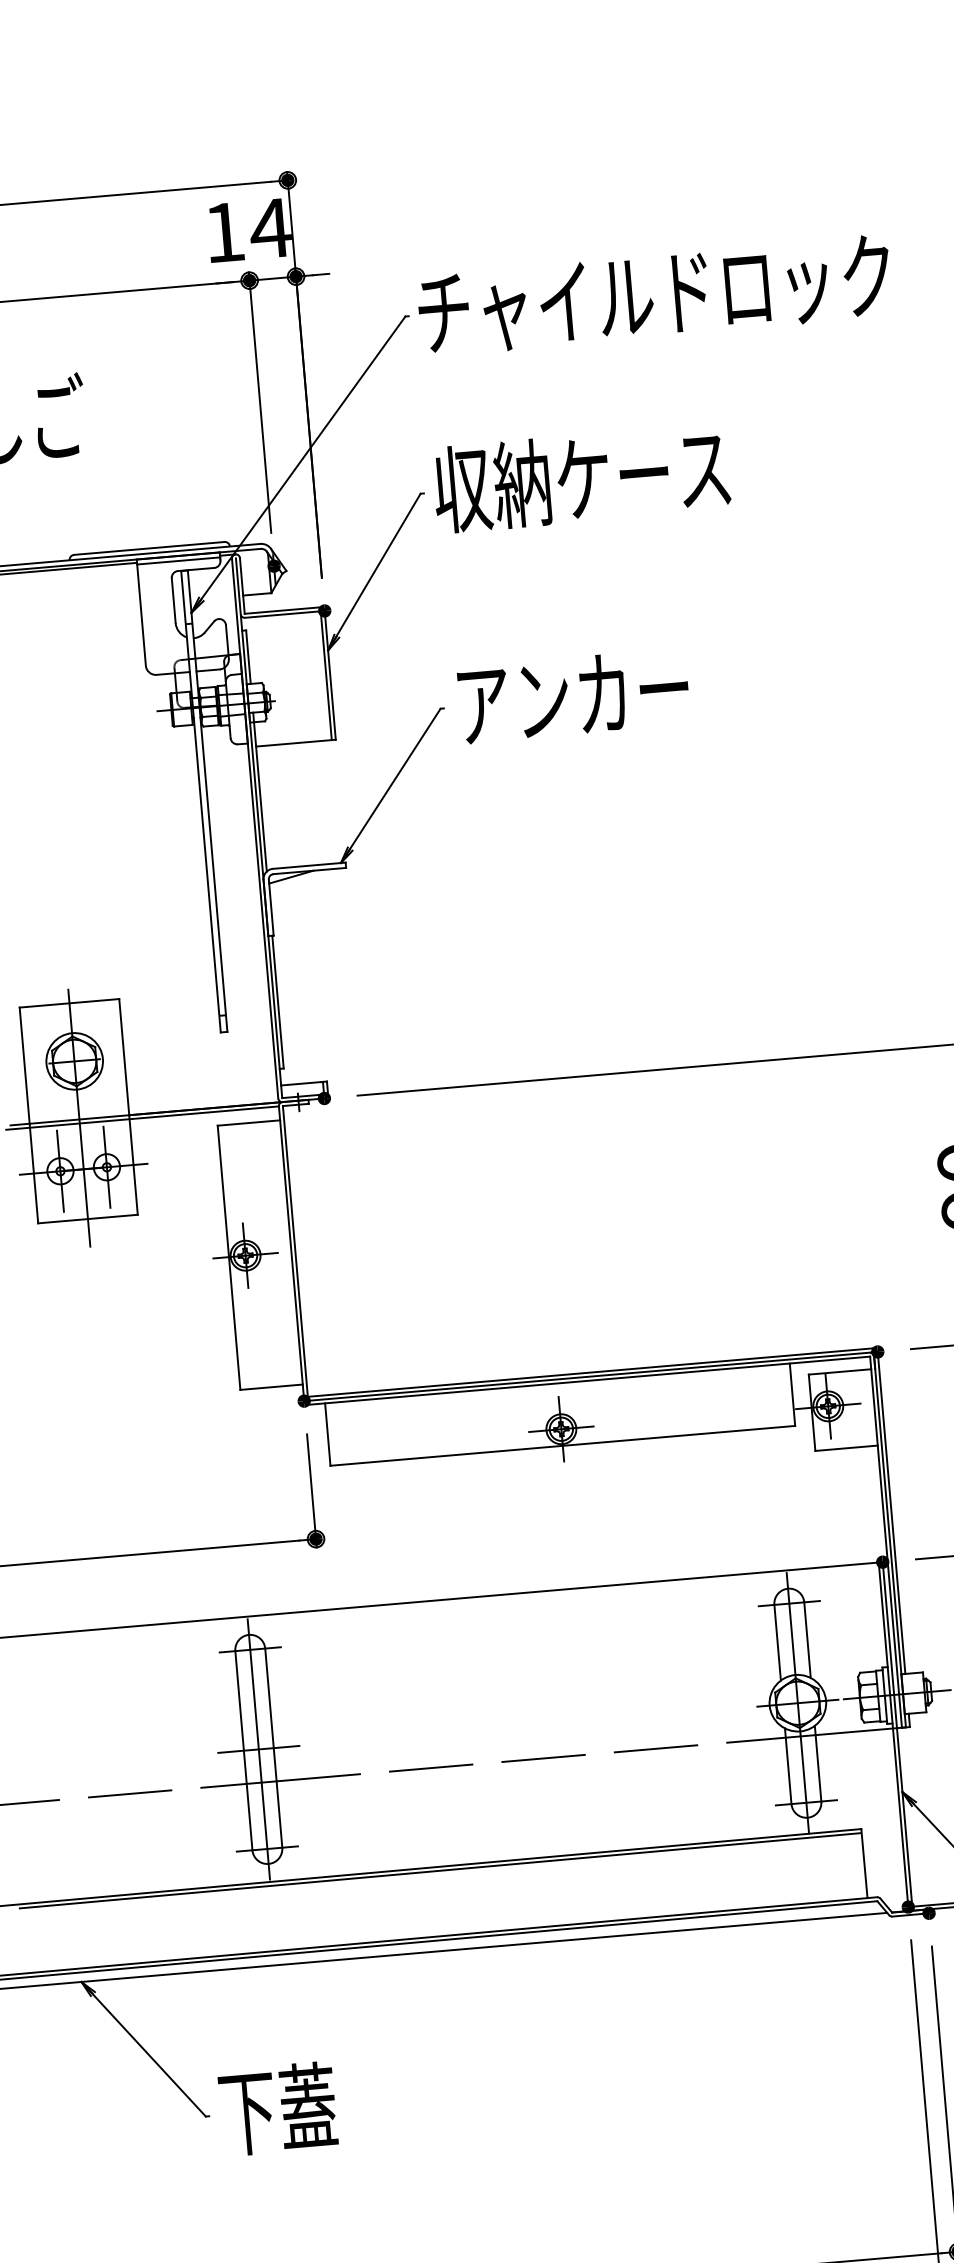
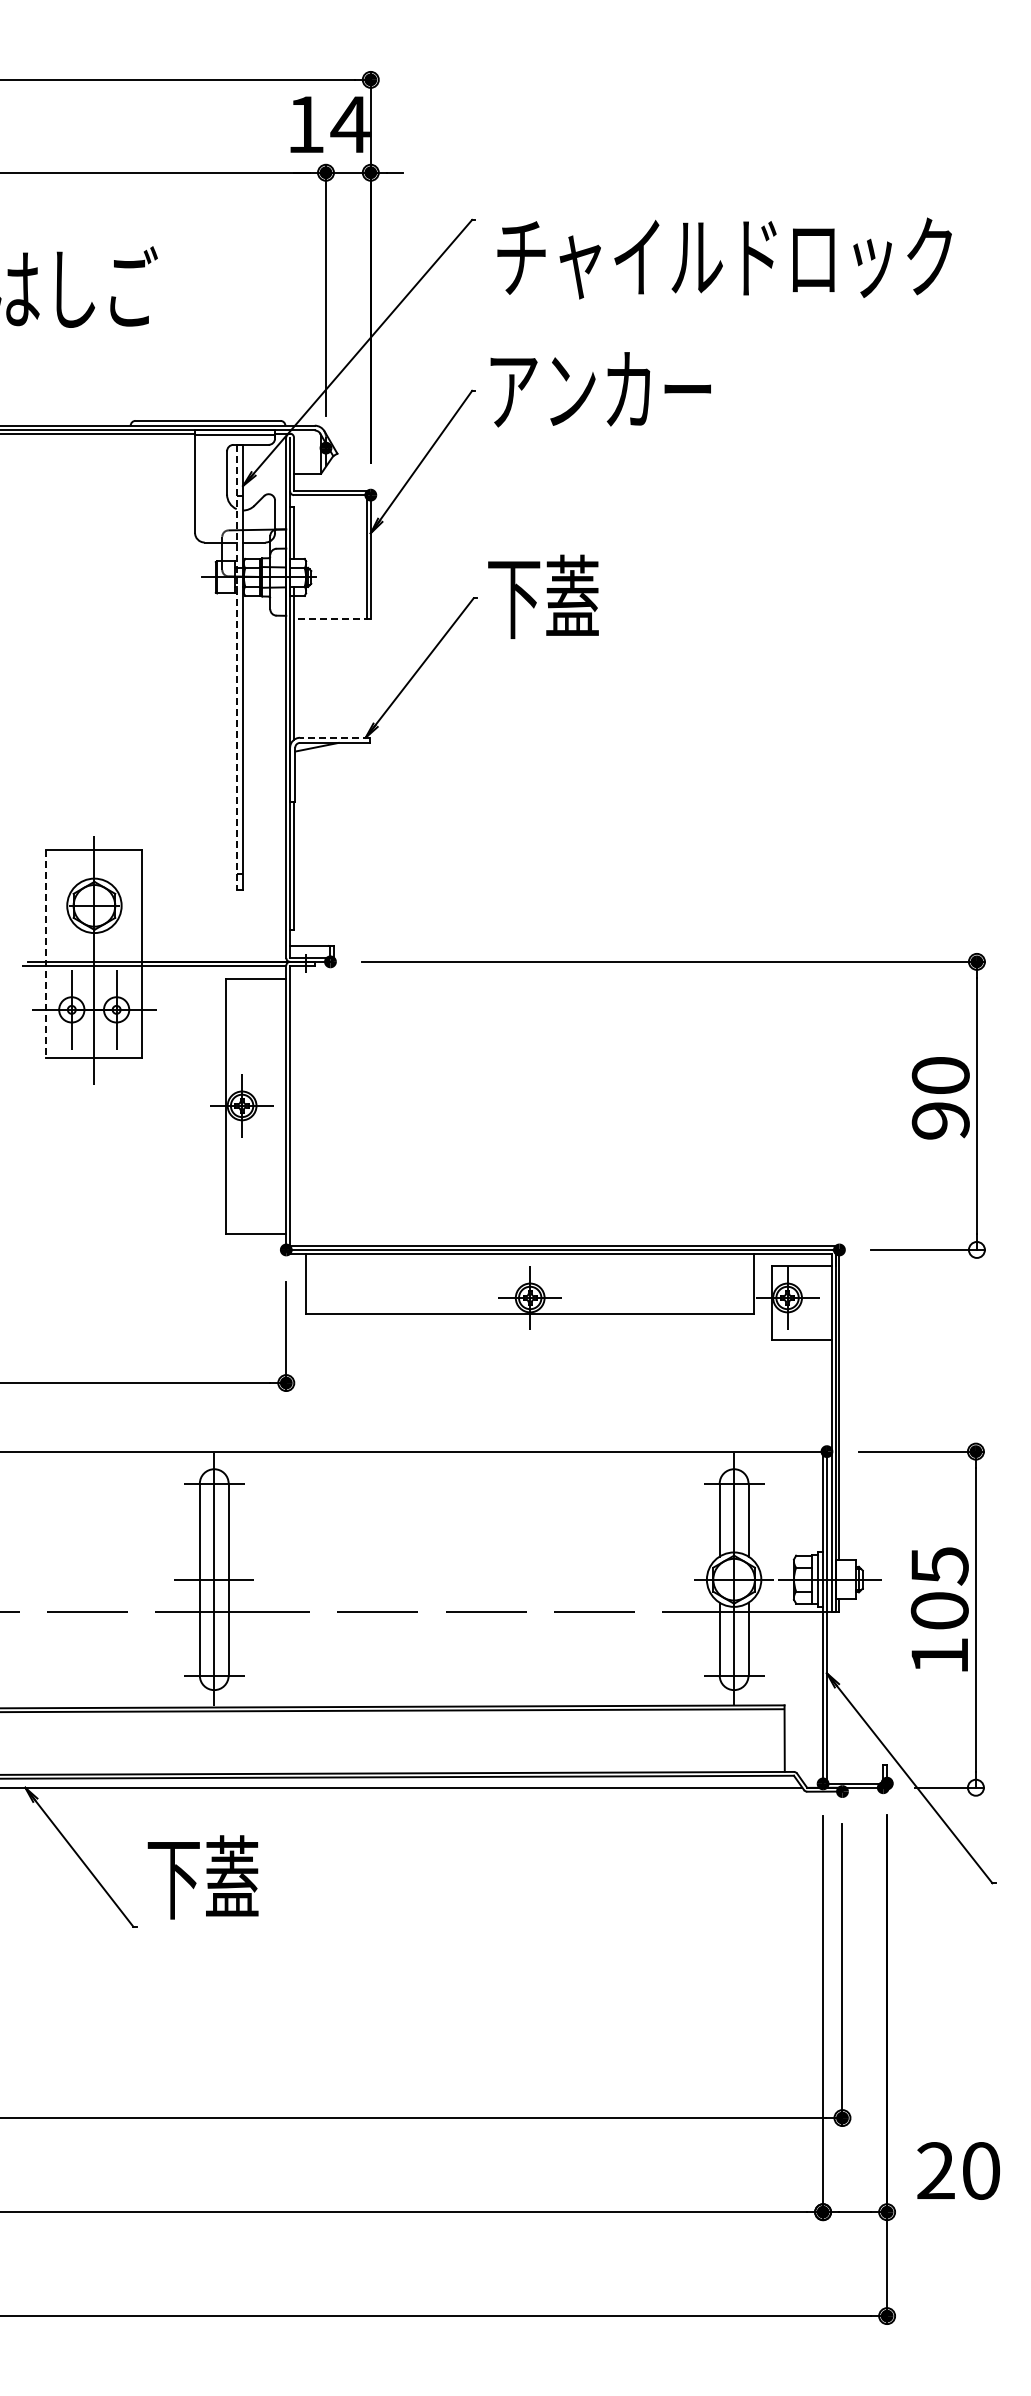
text: (654, 295) -> (724, 258), moved
text: (581, 478) -> (627, 389), 収納ケース -> アンカー
text: (571, 695) -> (600, 596), アンカー -> 下蓋
line: (295, 743) -> (331, 619), solid -> dashed
line: (200, 802) -> (236, 668), solid -> dashed
line: (308, 865) -> (334, 737), solid -> dashed
line: (29, 1116) -> (46, 954), solid -> dashed
text: (277, 2109) -> (202, 1877), moved

